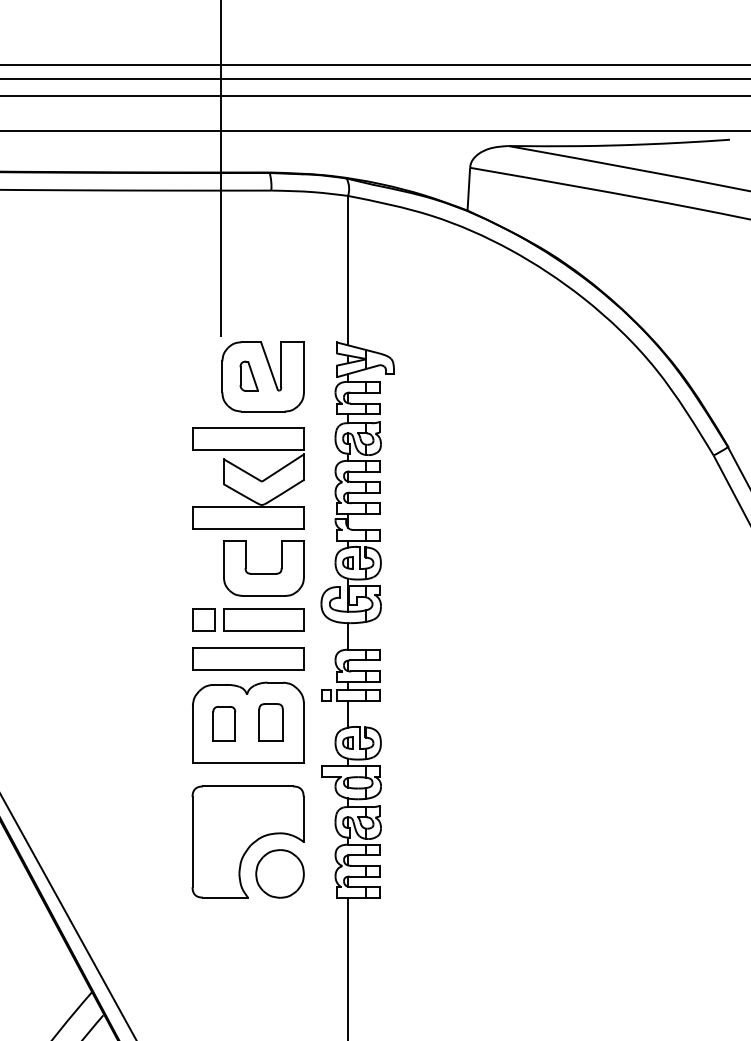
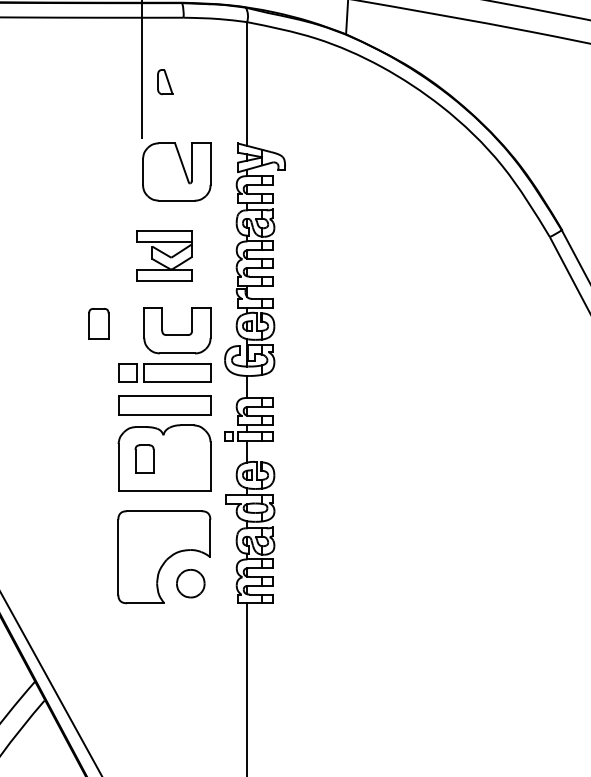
part: (248, 375) -> (164, 81), moved
part: (248, 478) -> (164, 256), size x0.6
part: (270, 722) -> (98, 324), moved
part: (279, 873) -> (190, 583), size x0.7

